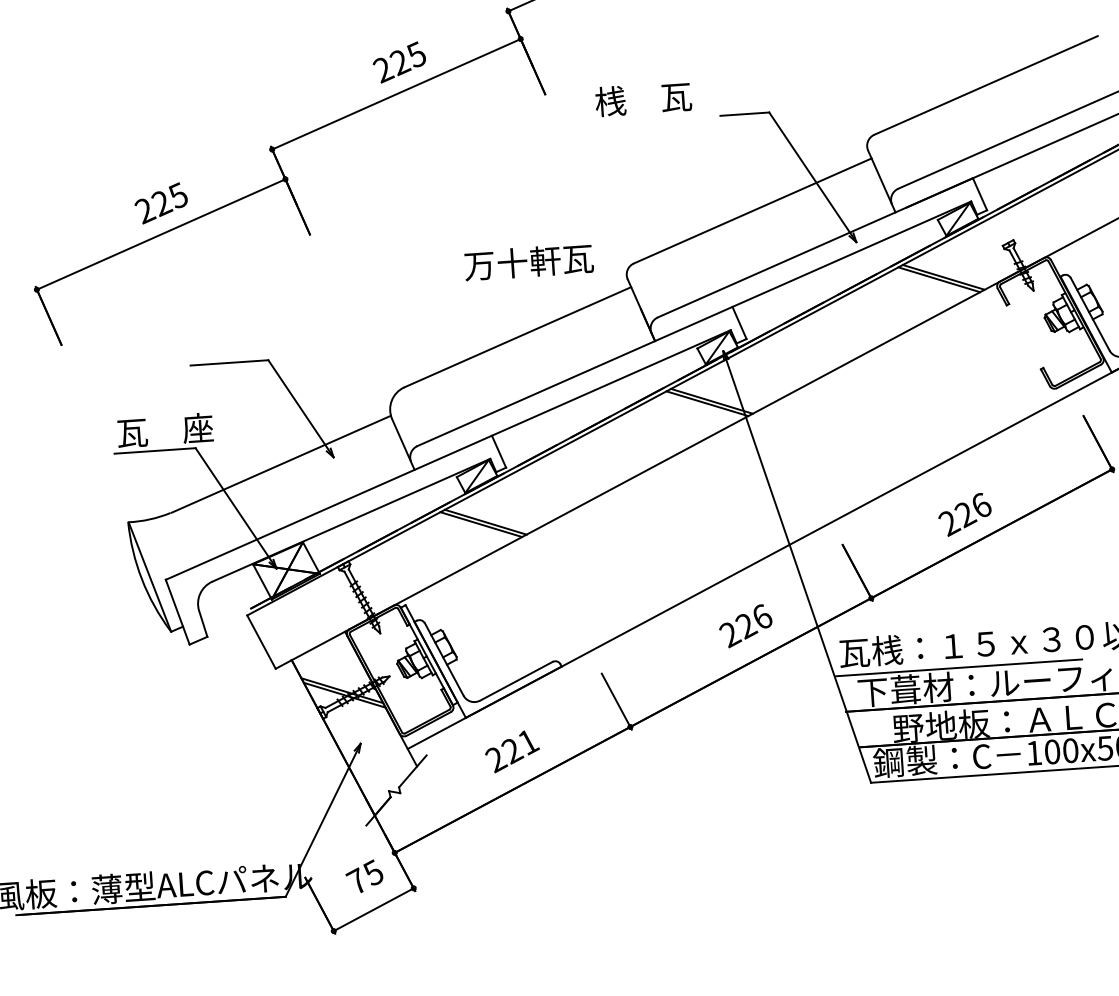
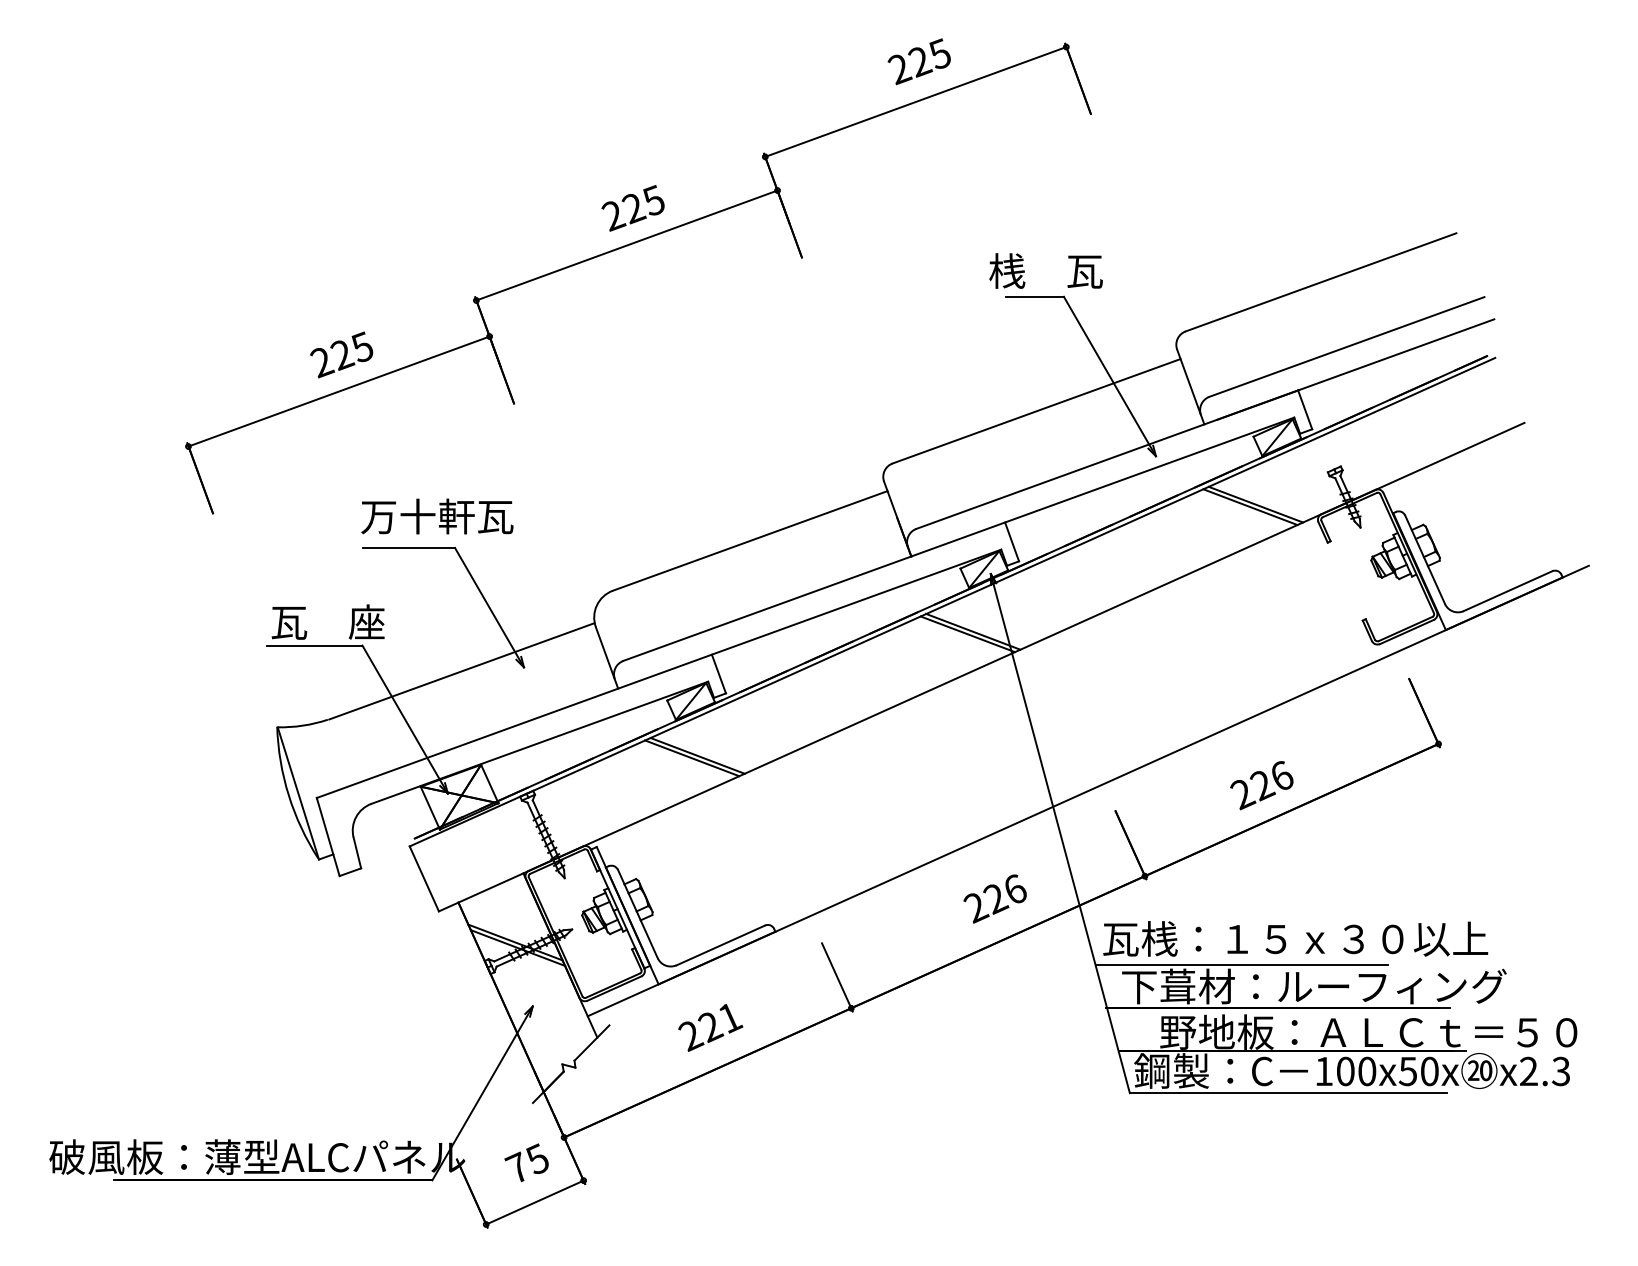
text: (642, 98) -> (1045, 270), moved
text: (529, 262) -> (437, 516), moved

